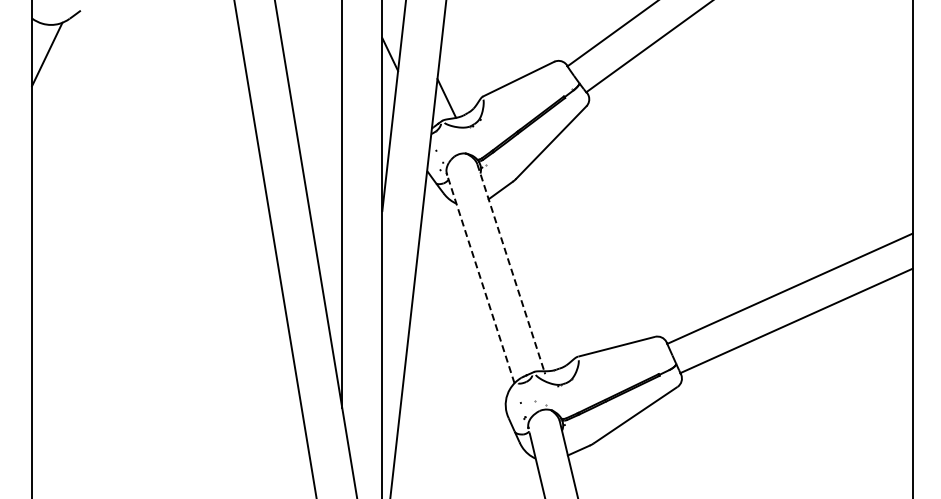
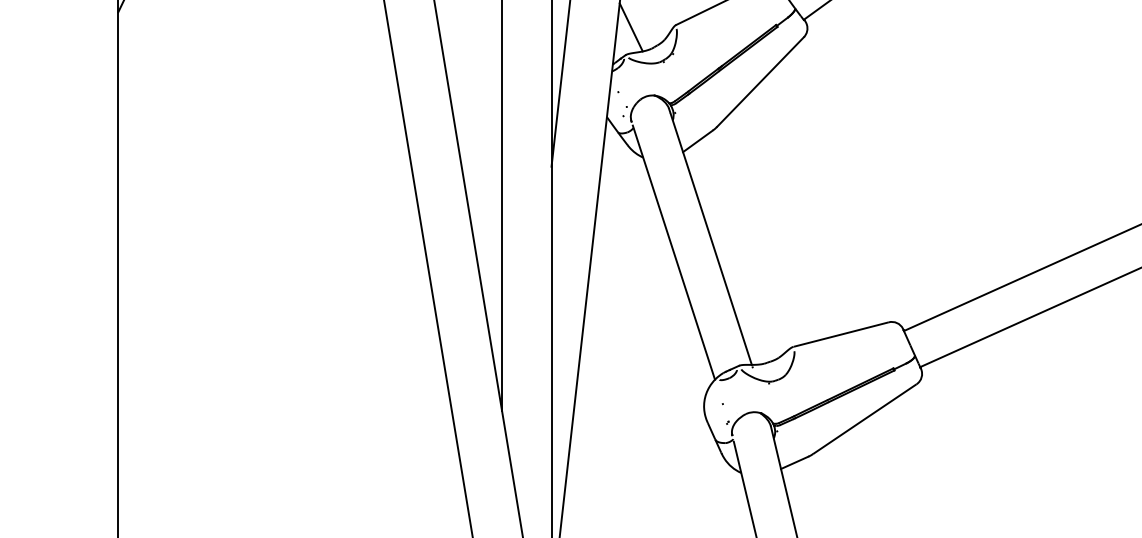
line: (510, 267) -> (710, 236), dashed -> solid
line: (481, 280) -> (674, 252), dashed -> solid

